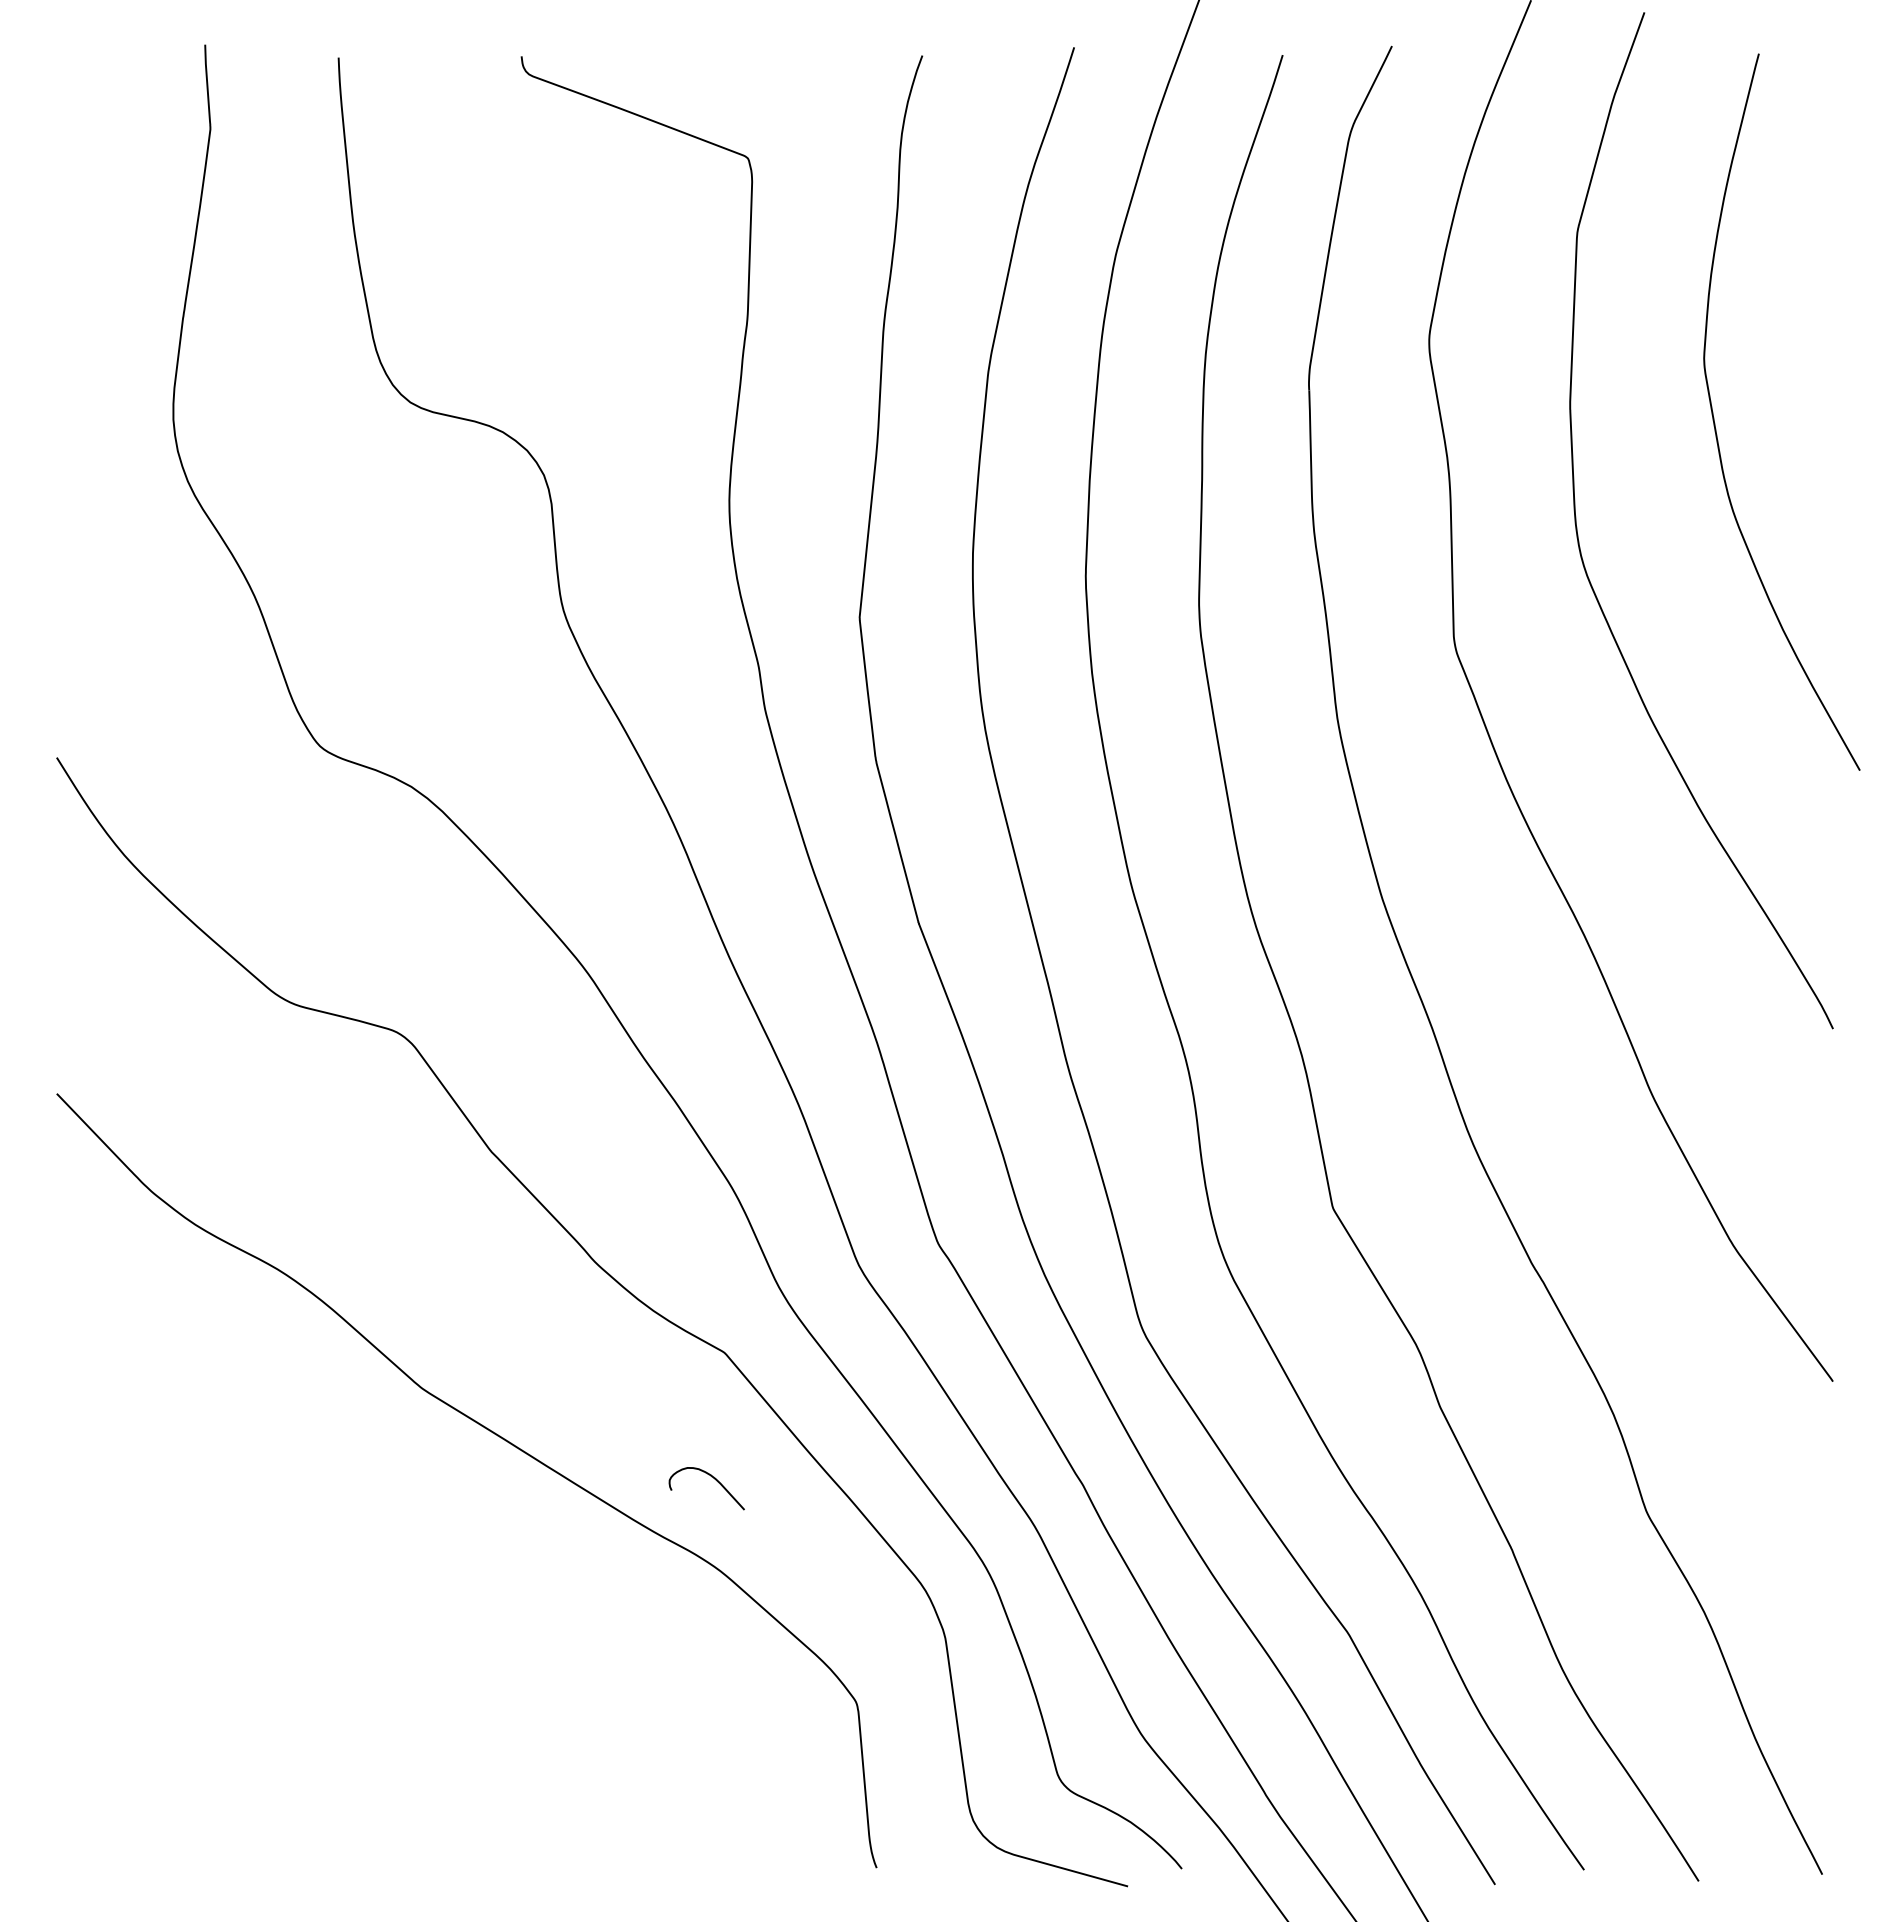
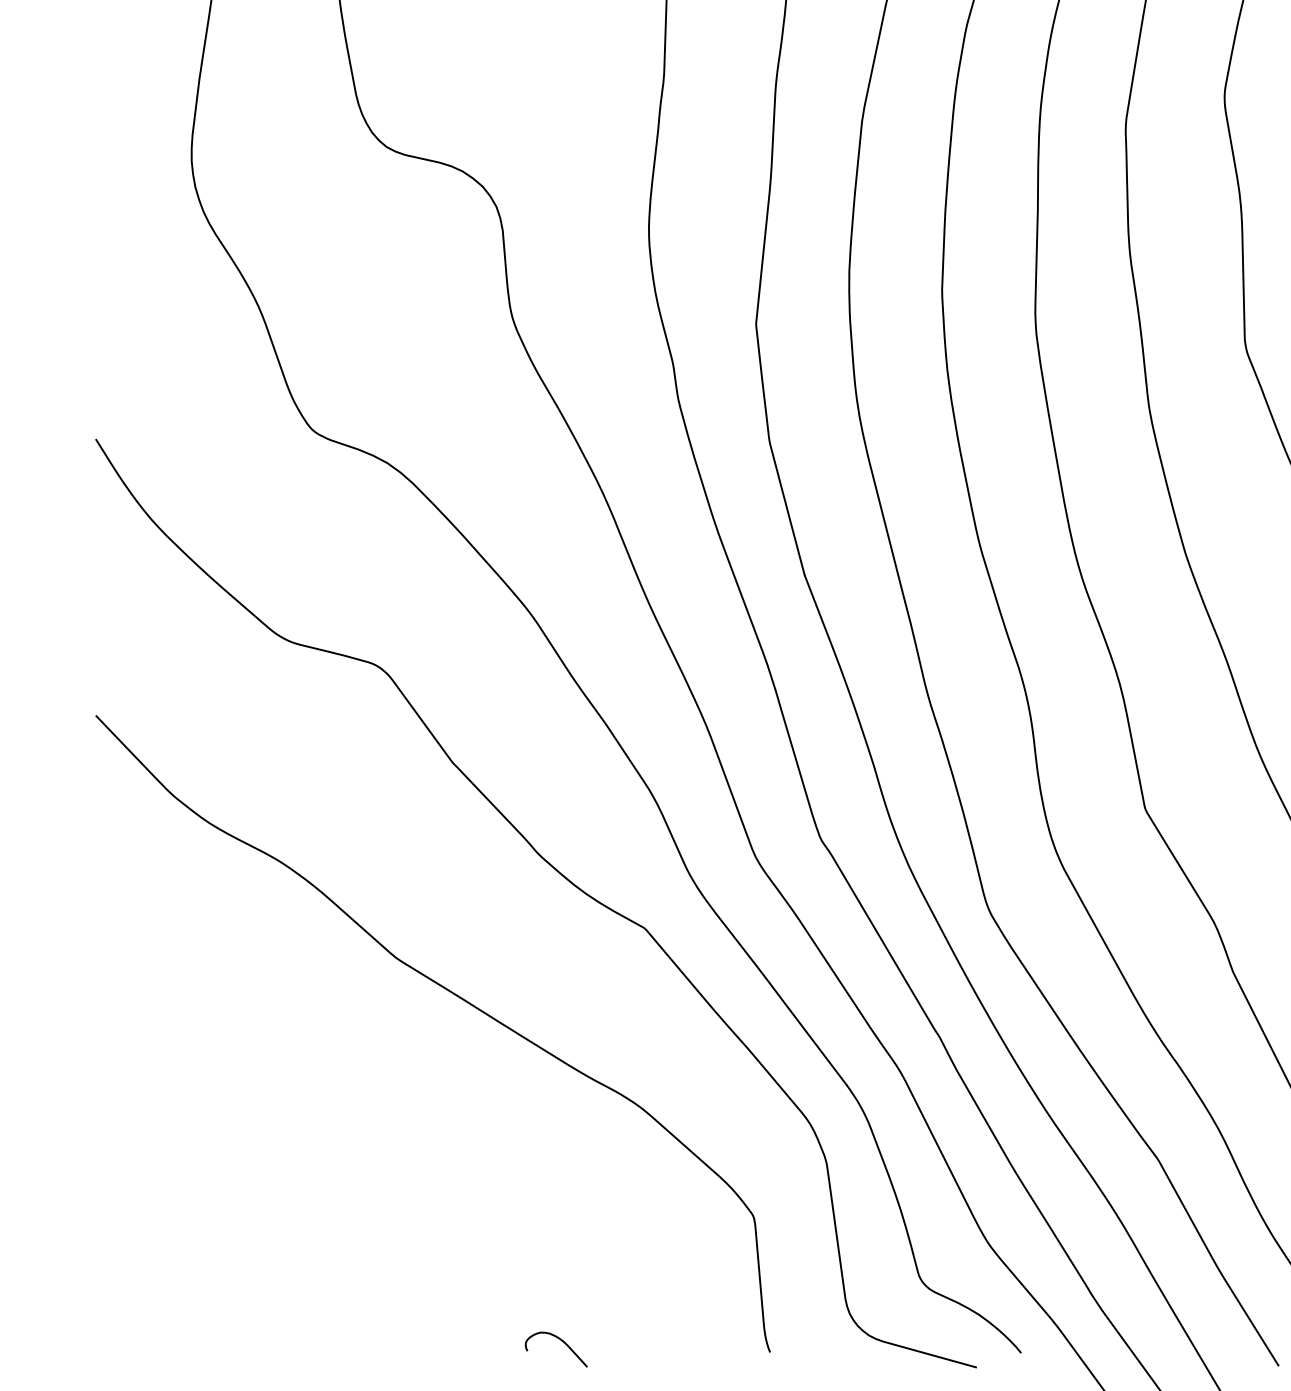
curve: (714, 1479) -> (562, 1342), moved

